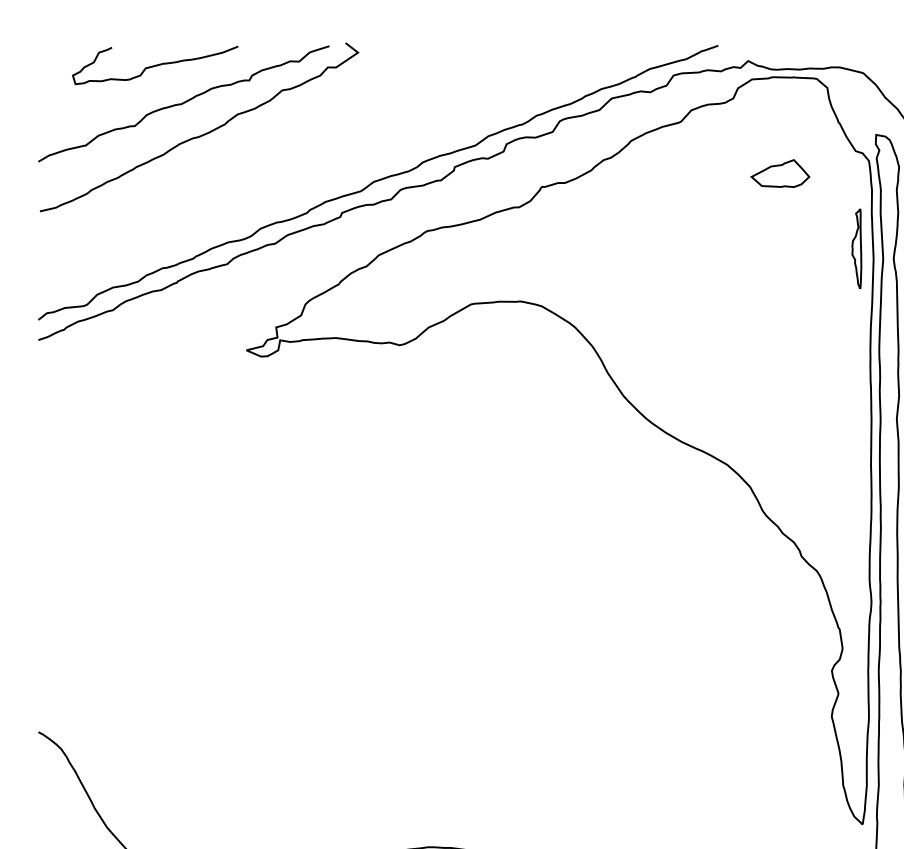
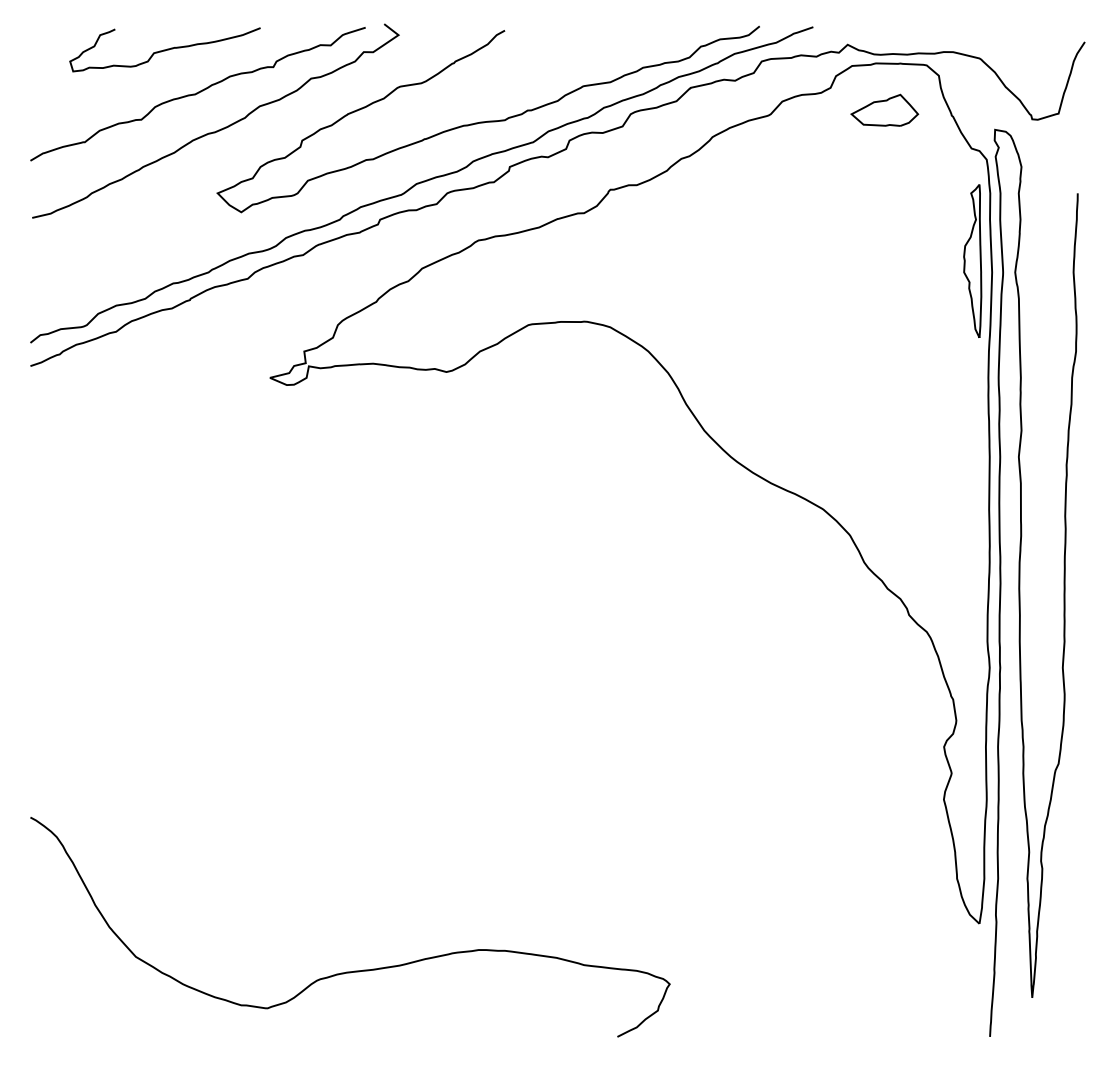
curve: (435, 126) -> (487, 120), added
part: (780, 172) -> (884, 109), moved
part: (856, 248) -> (972, 260), size x1.67

